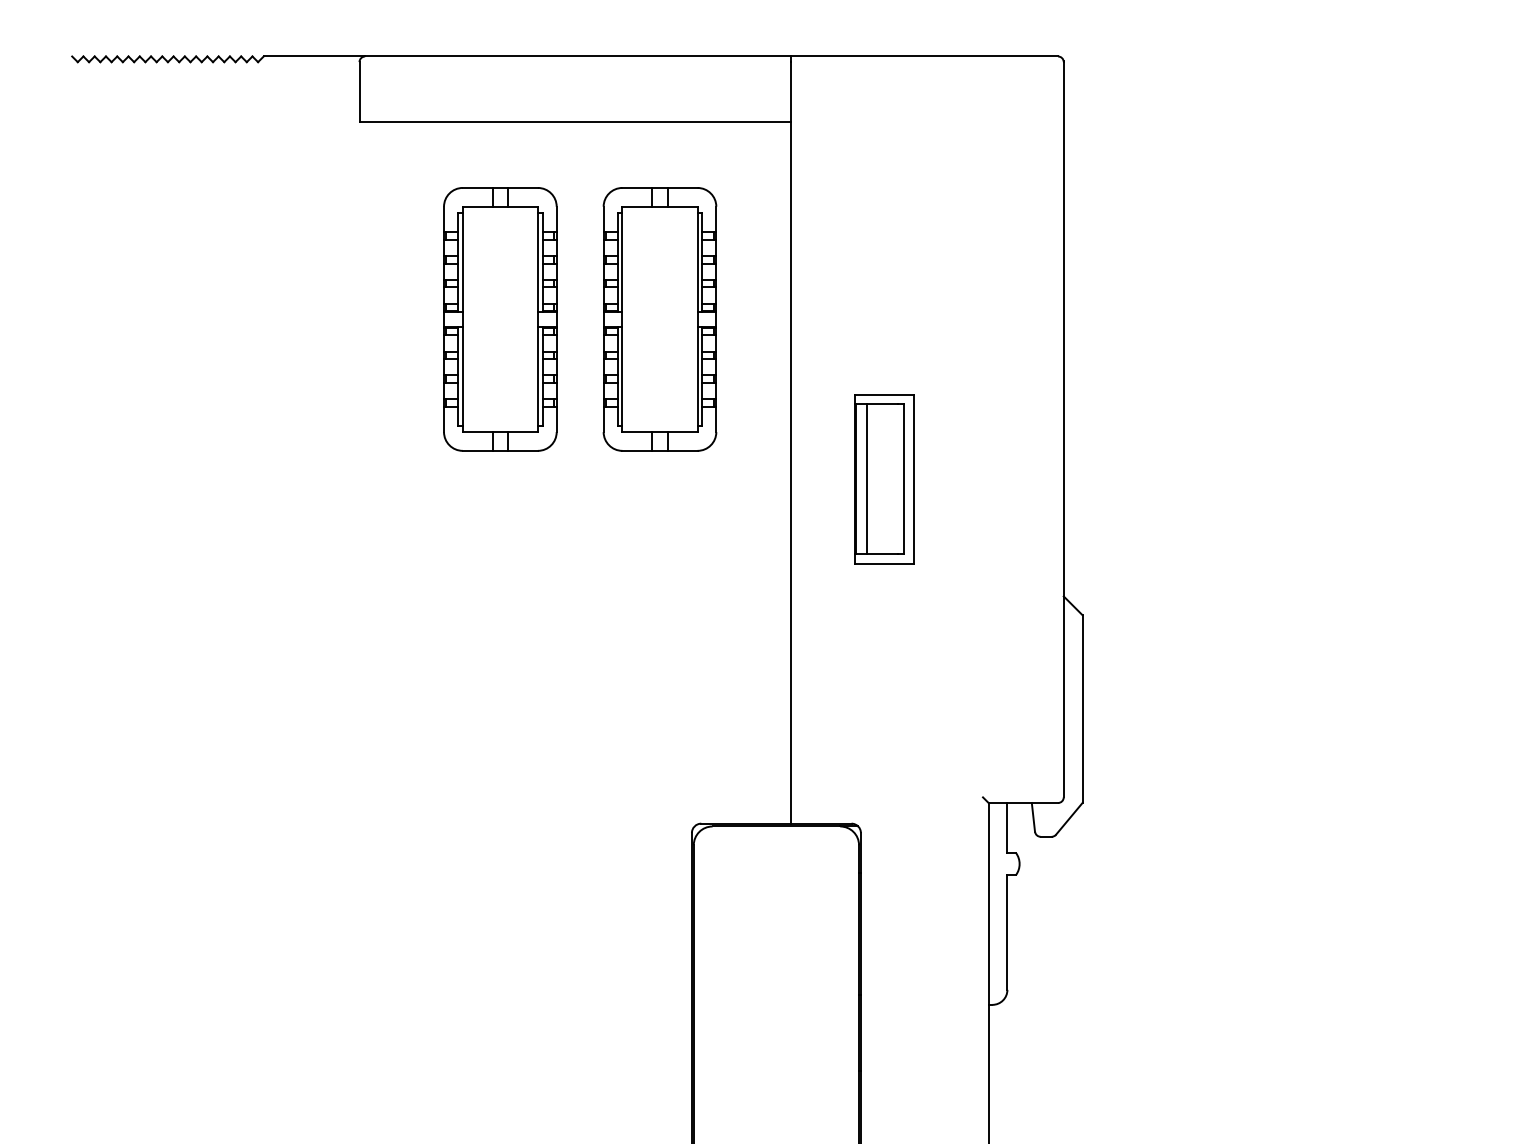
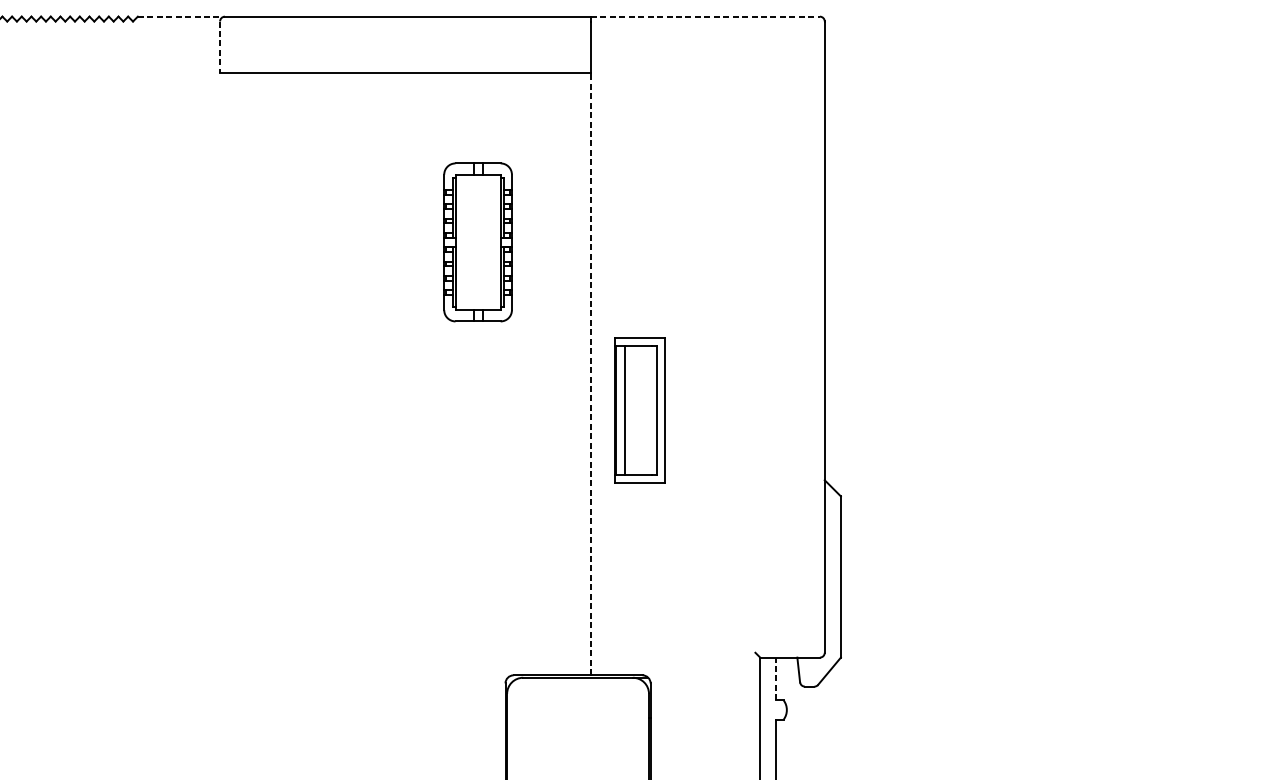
line: (314, 56) -> (181, 16), solid -> dashed
line: (925, 56) -> (706, 16), solid -> dashed
line: (359, 92) -> (220, 47), solid -> dashed
part: (500, 319) -> (341, 242), removed
part: (659, 319) -> (477, 242), size x0.7
line: (791, 472) -> (591, 373), solid -> dashed
part: (884, 479) -> (639, 410), moved
line: (1007, 827) -> (776, 678), solid -> dashed

